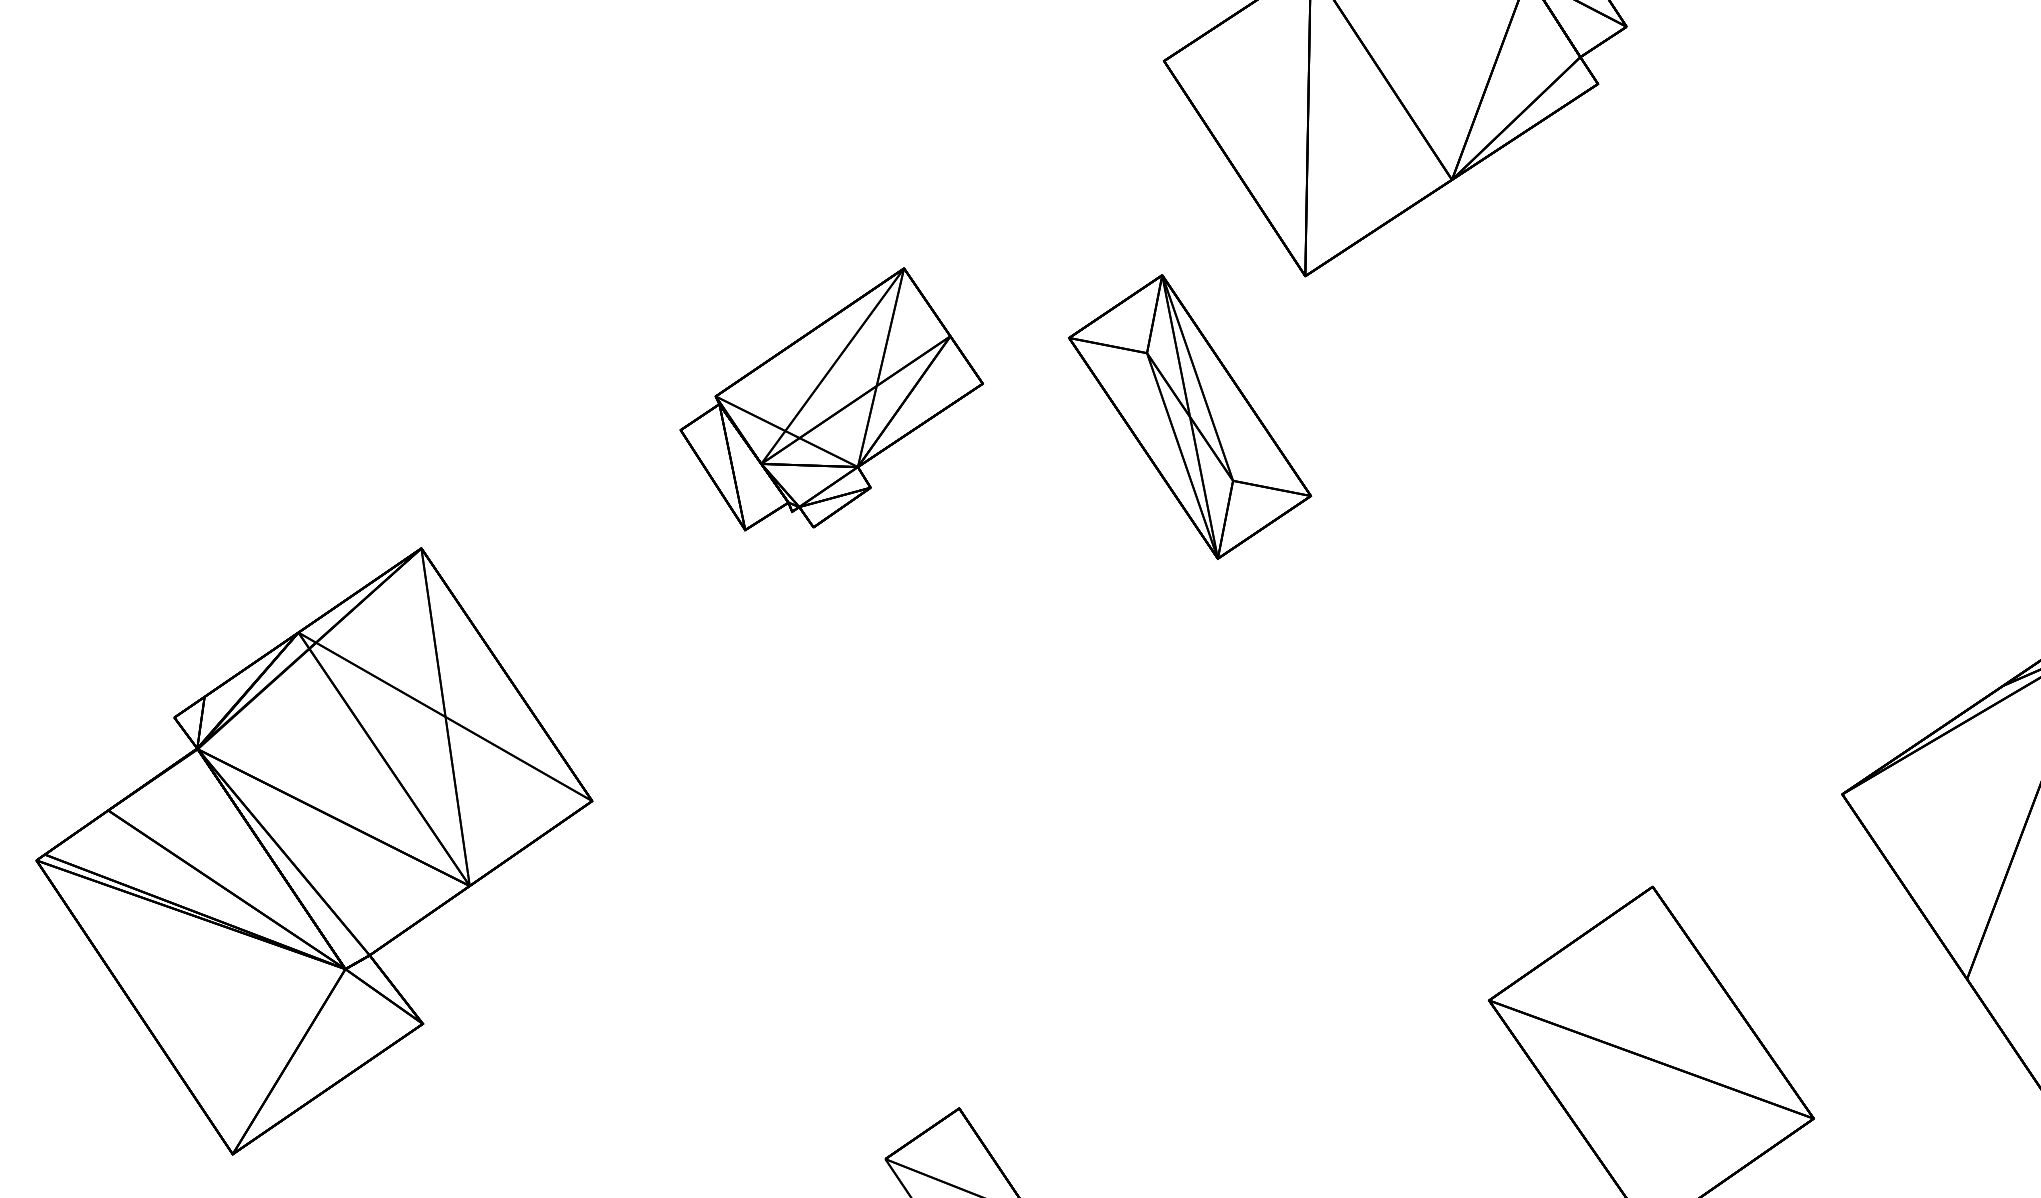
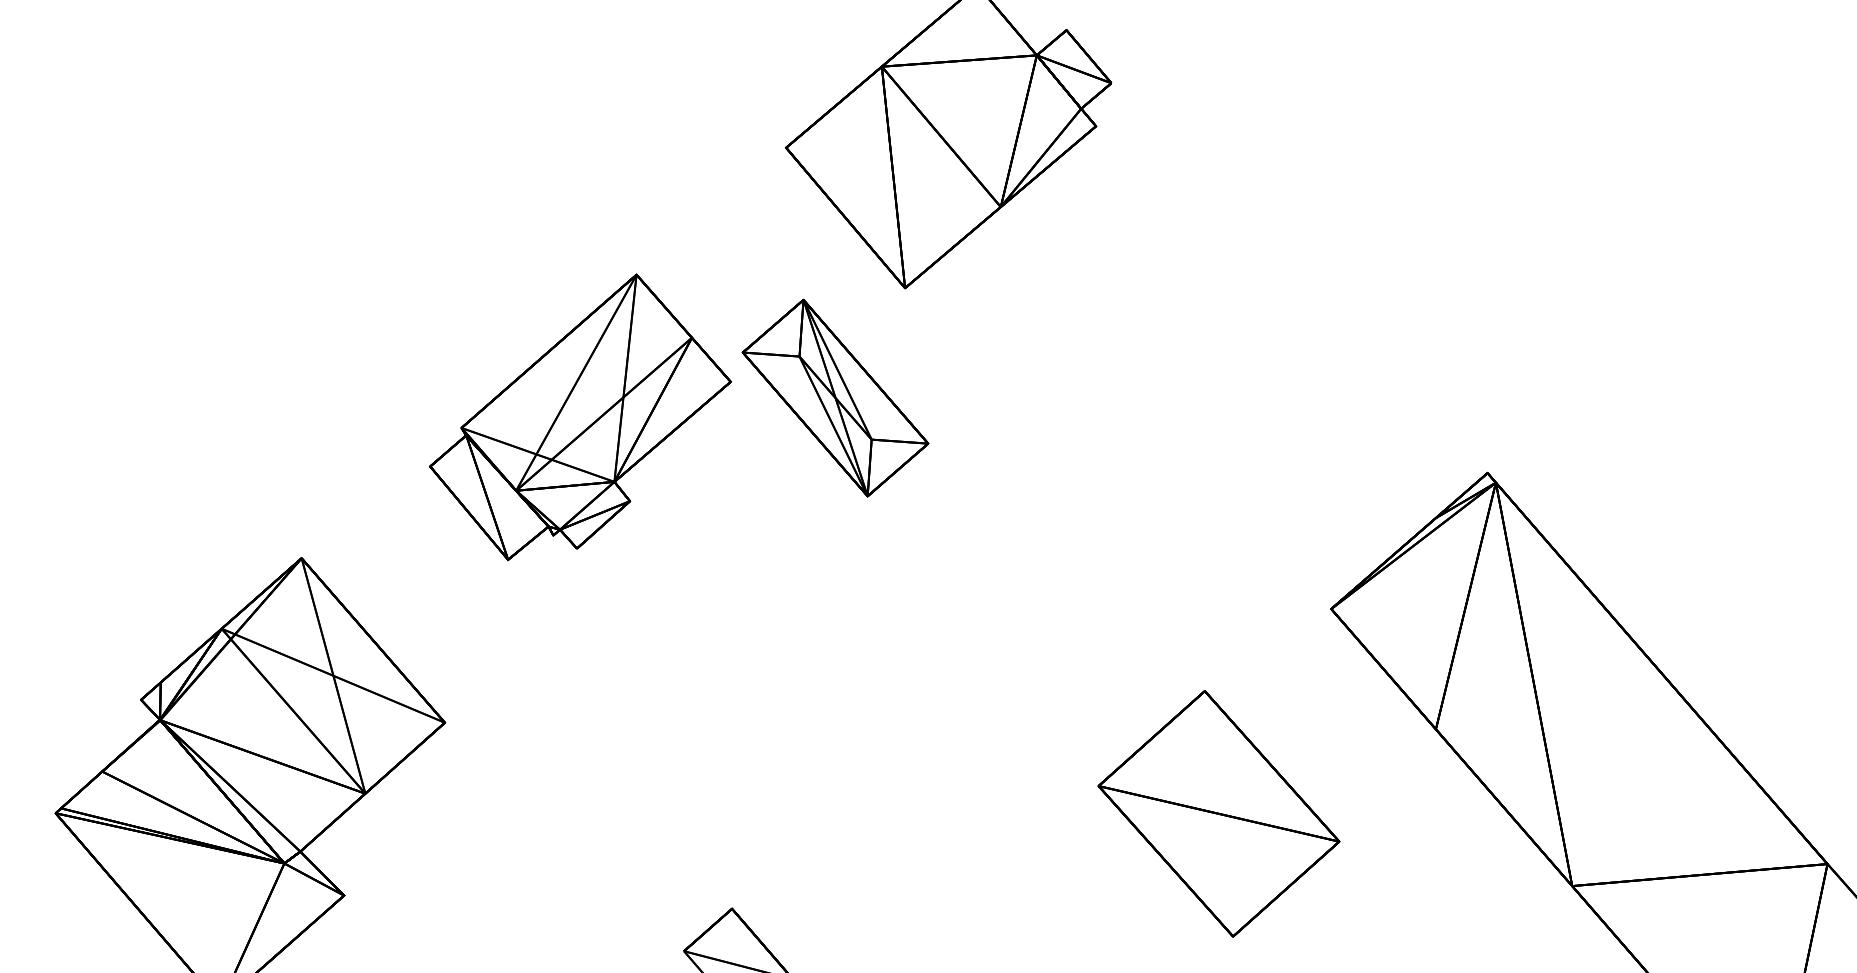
part: (832, 400) -> (580, 417), size x1.43

